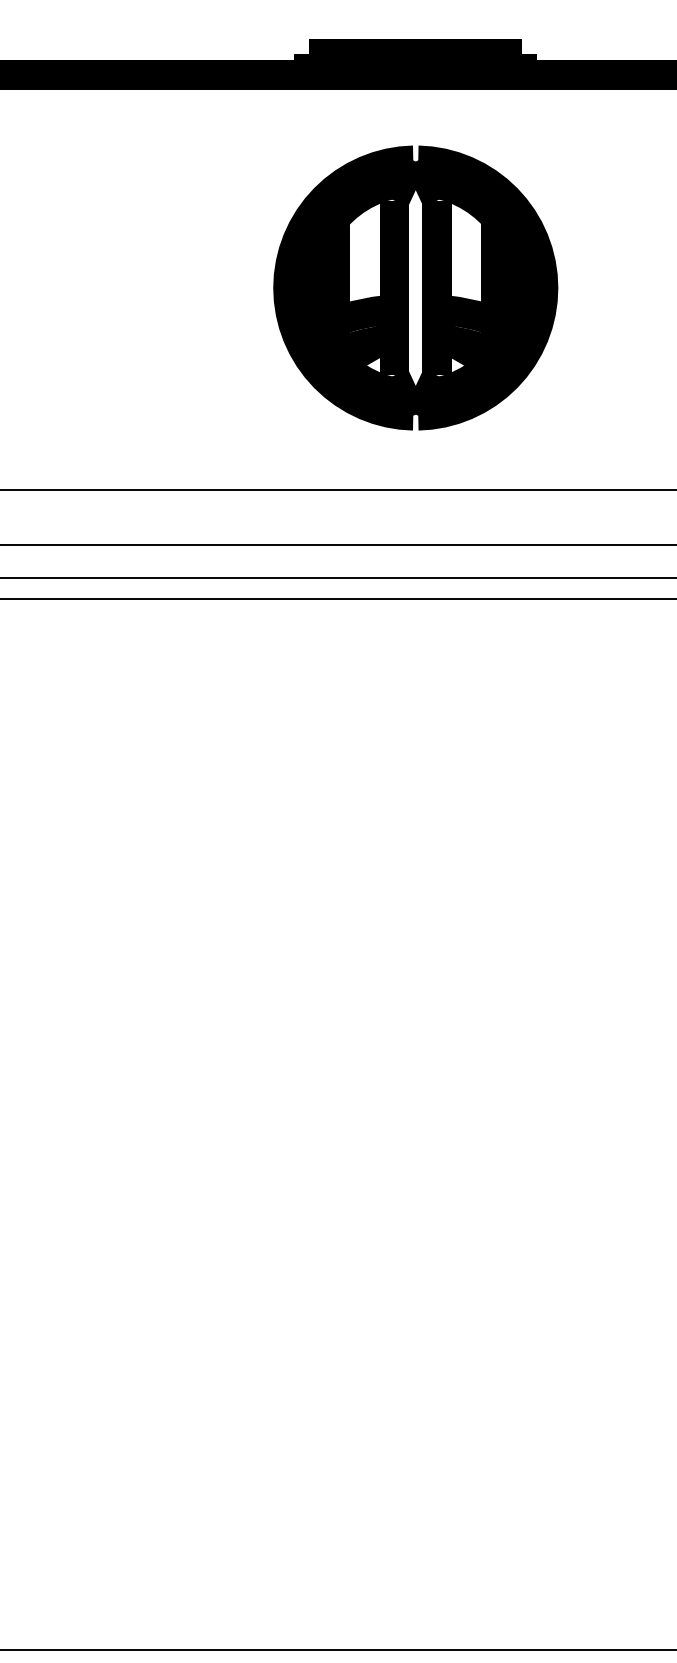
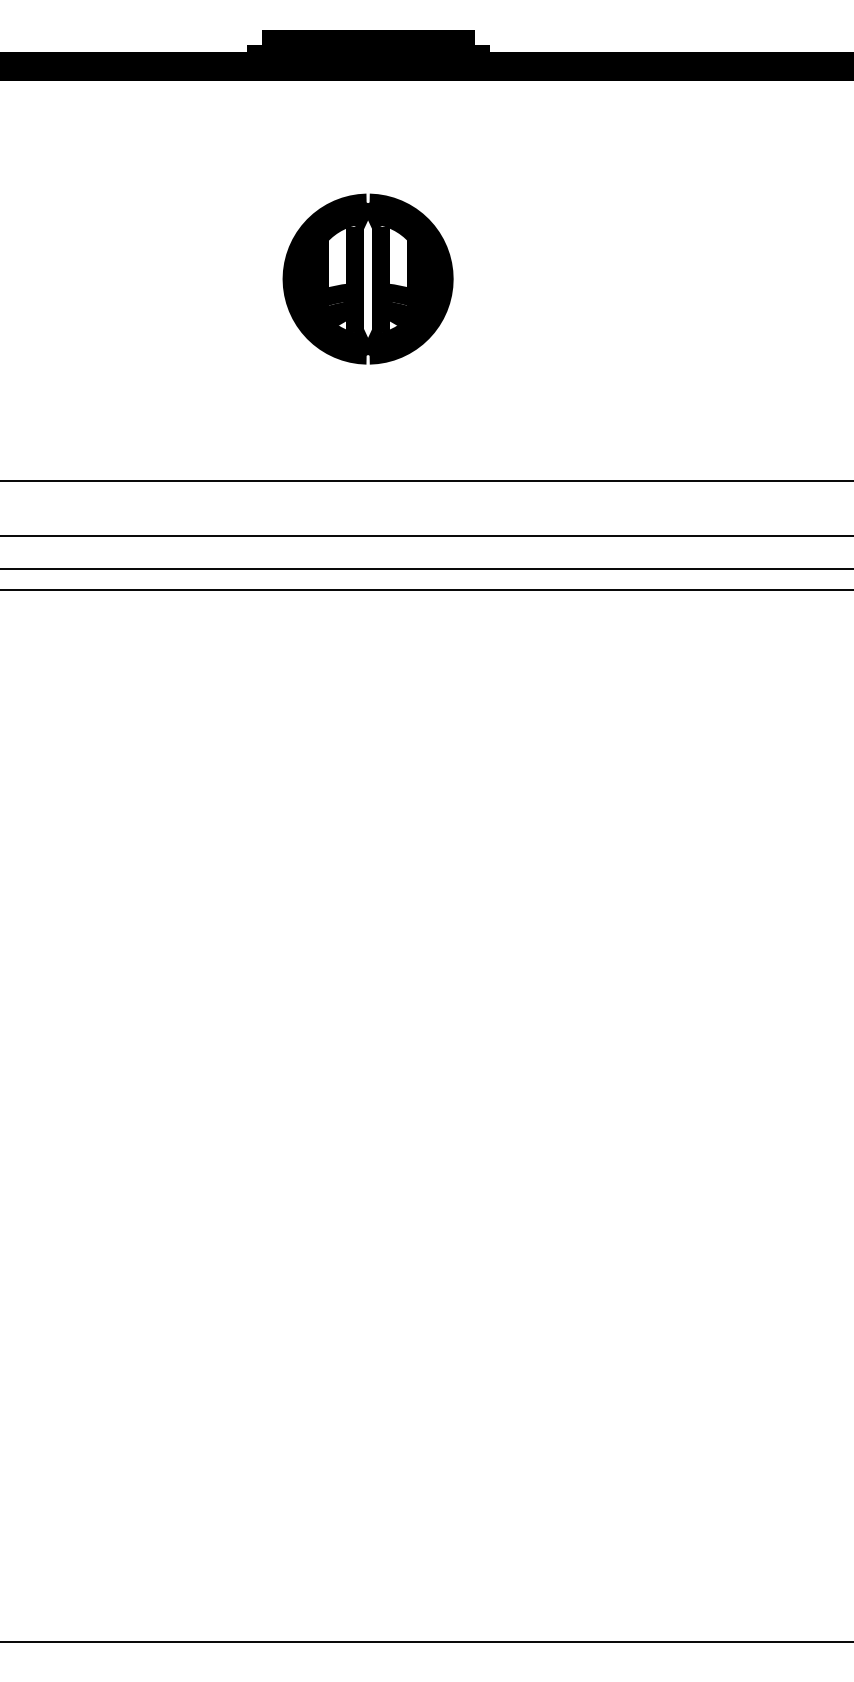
part: (415, 287) -> (367, 278), size x0.6

